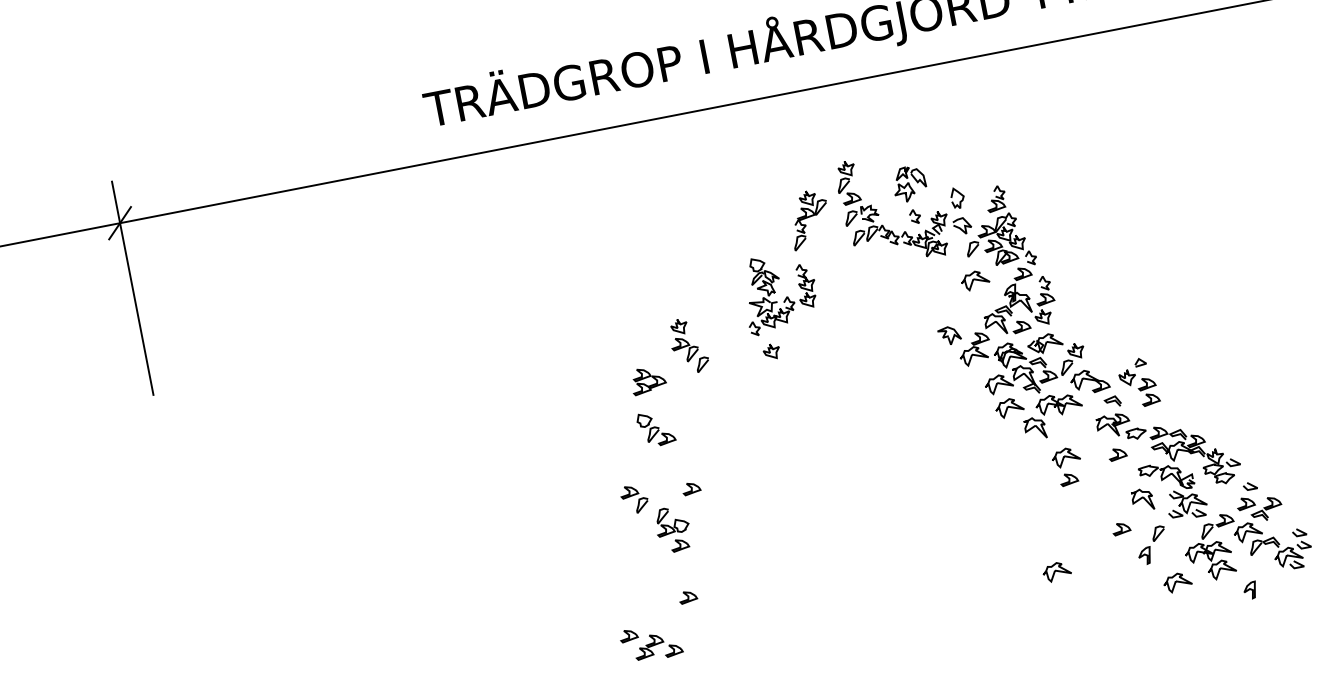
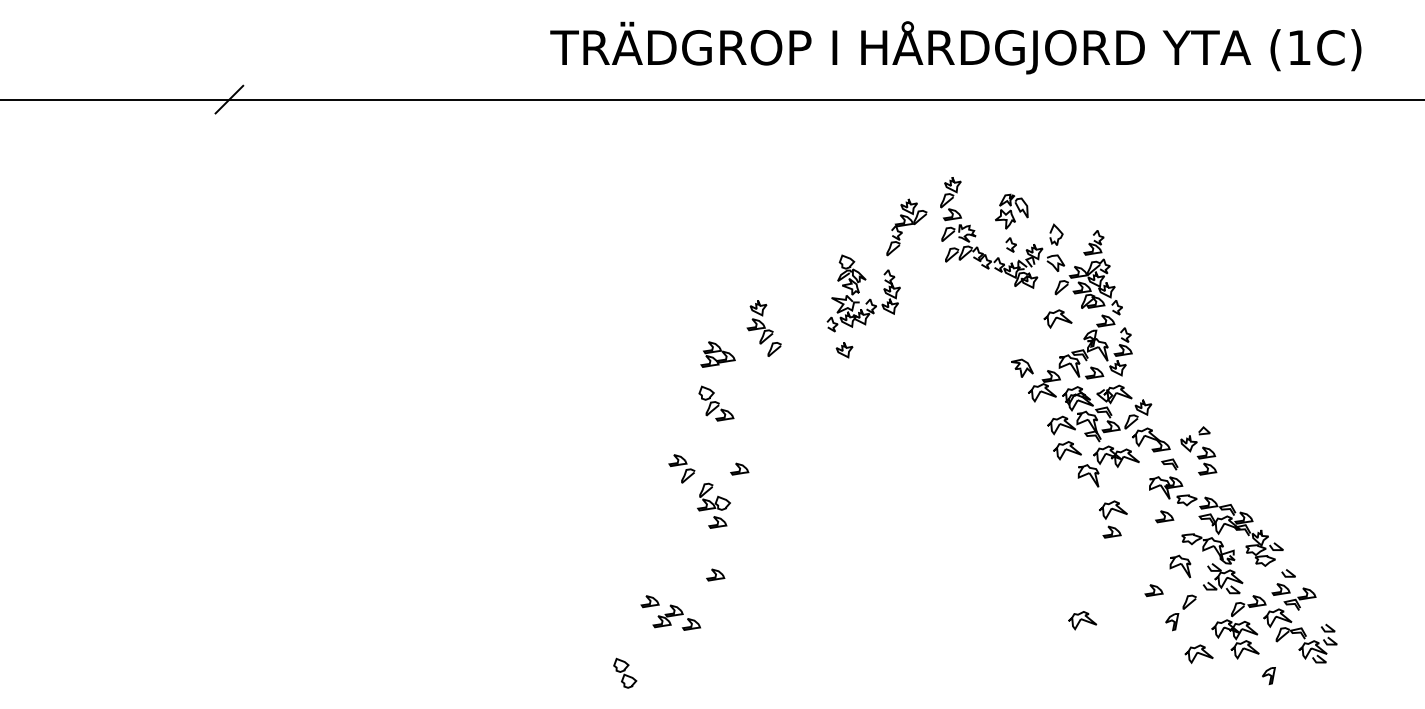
line: (132, 287) -> (229, 165), removed

